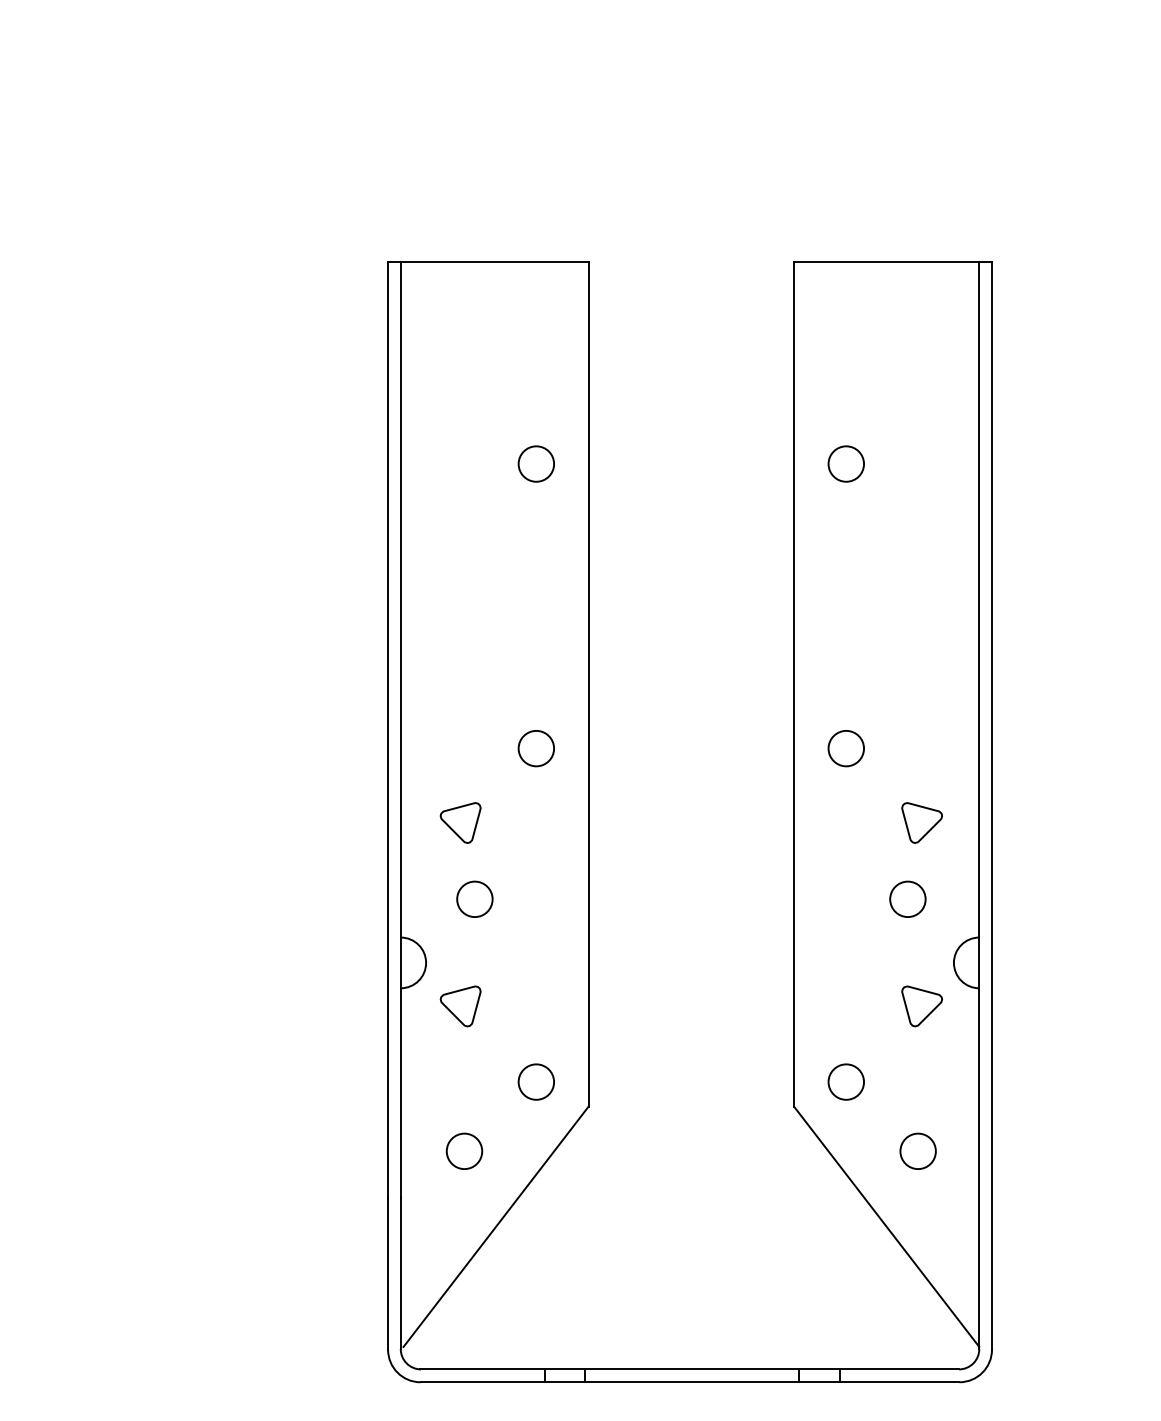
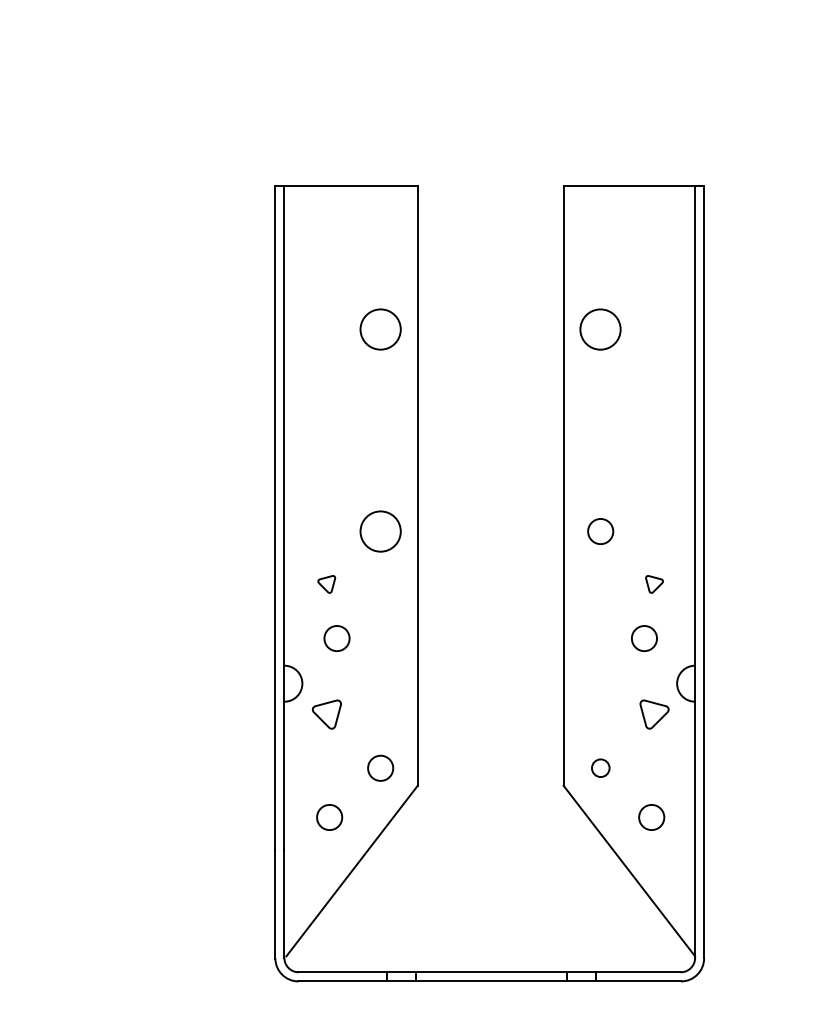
circle: (536, 464) -> (380, 329), size x1.6
circle: (846, 464) -> (600, 329), size x1.6
circle: (536, 748) -> (380, 531), size x1.6
part: (460, 823) -> (326, 584), size x0.6
part: (922, 823) -> (654, 584), size x0.6
circle: (846, 1080) -> (600, 767), size x0.7

